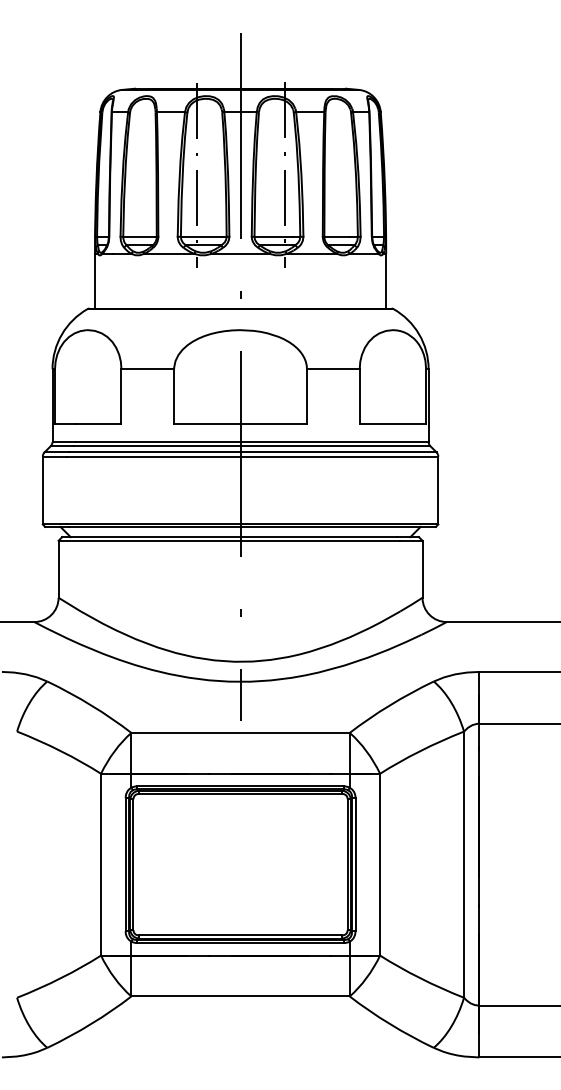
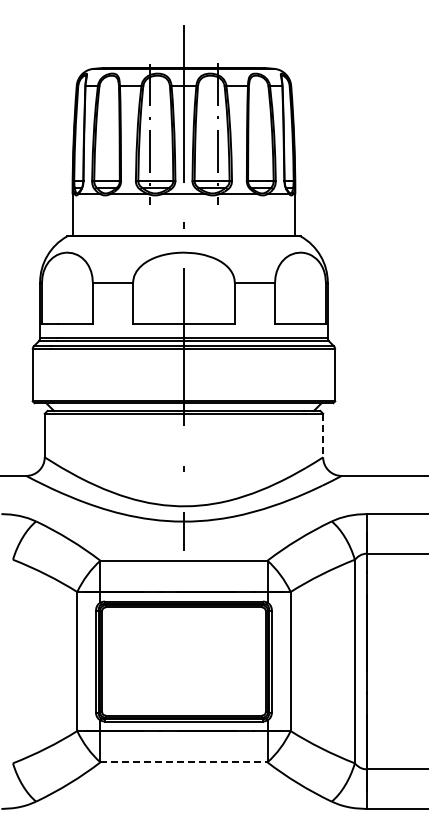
line: (422, 569) -> (323, 435), solid -> dashed
line: (239, 996) -> (183, 762), solid -> dashed

